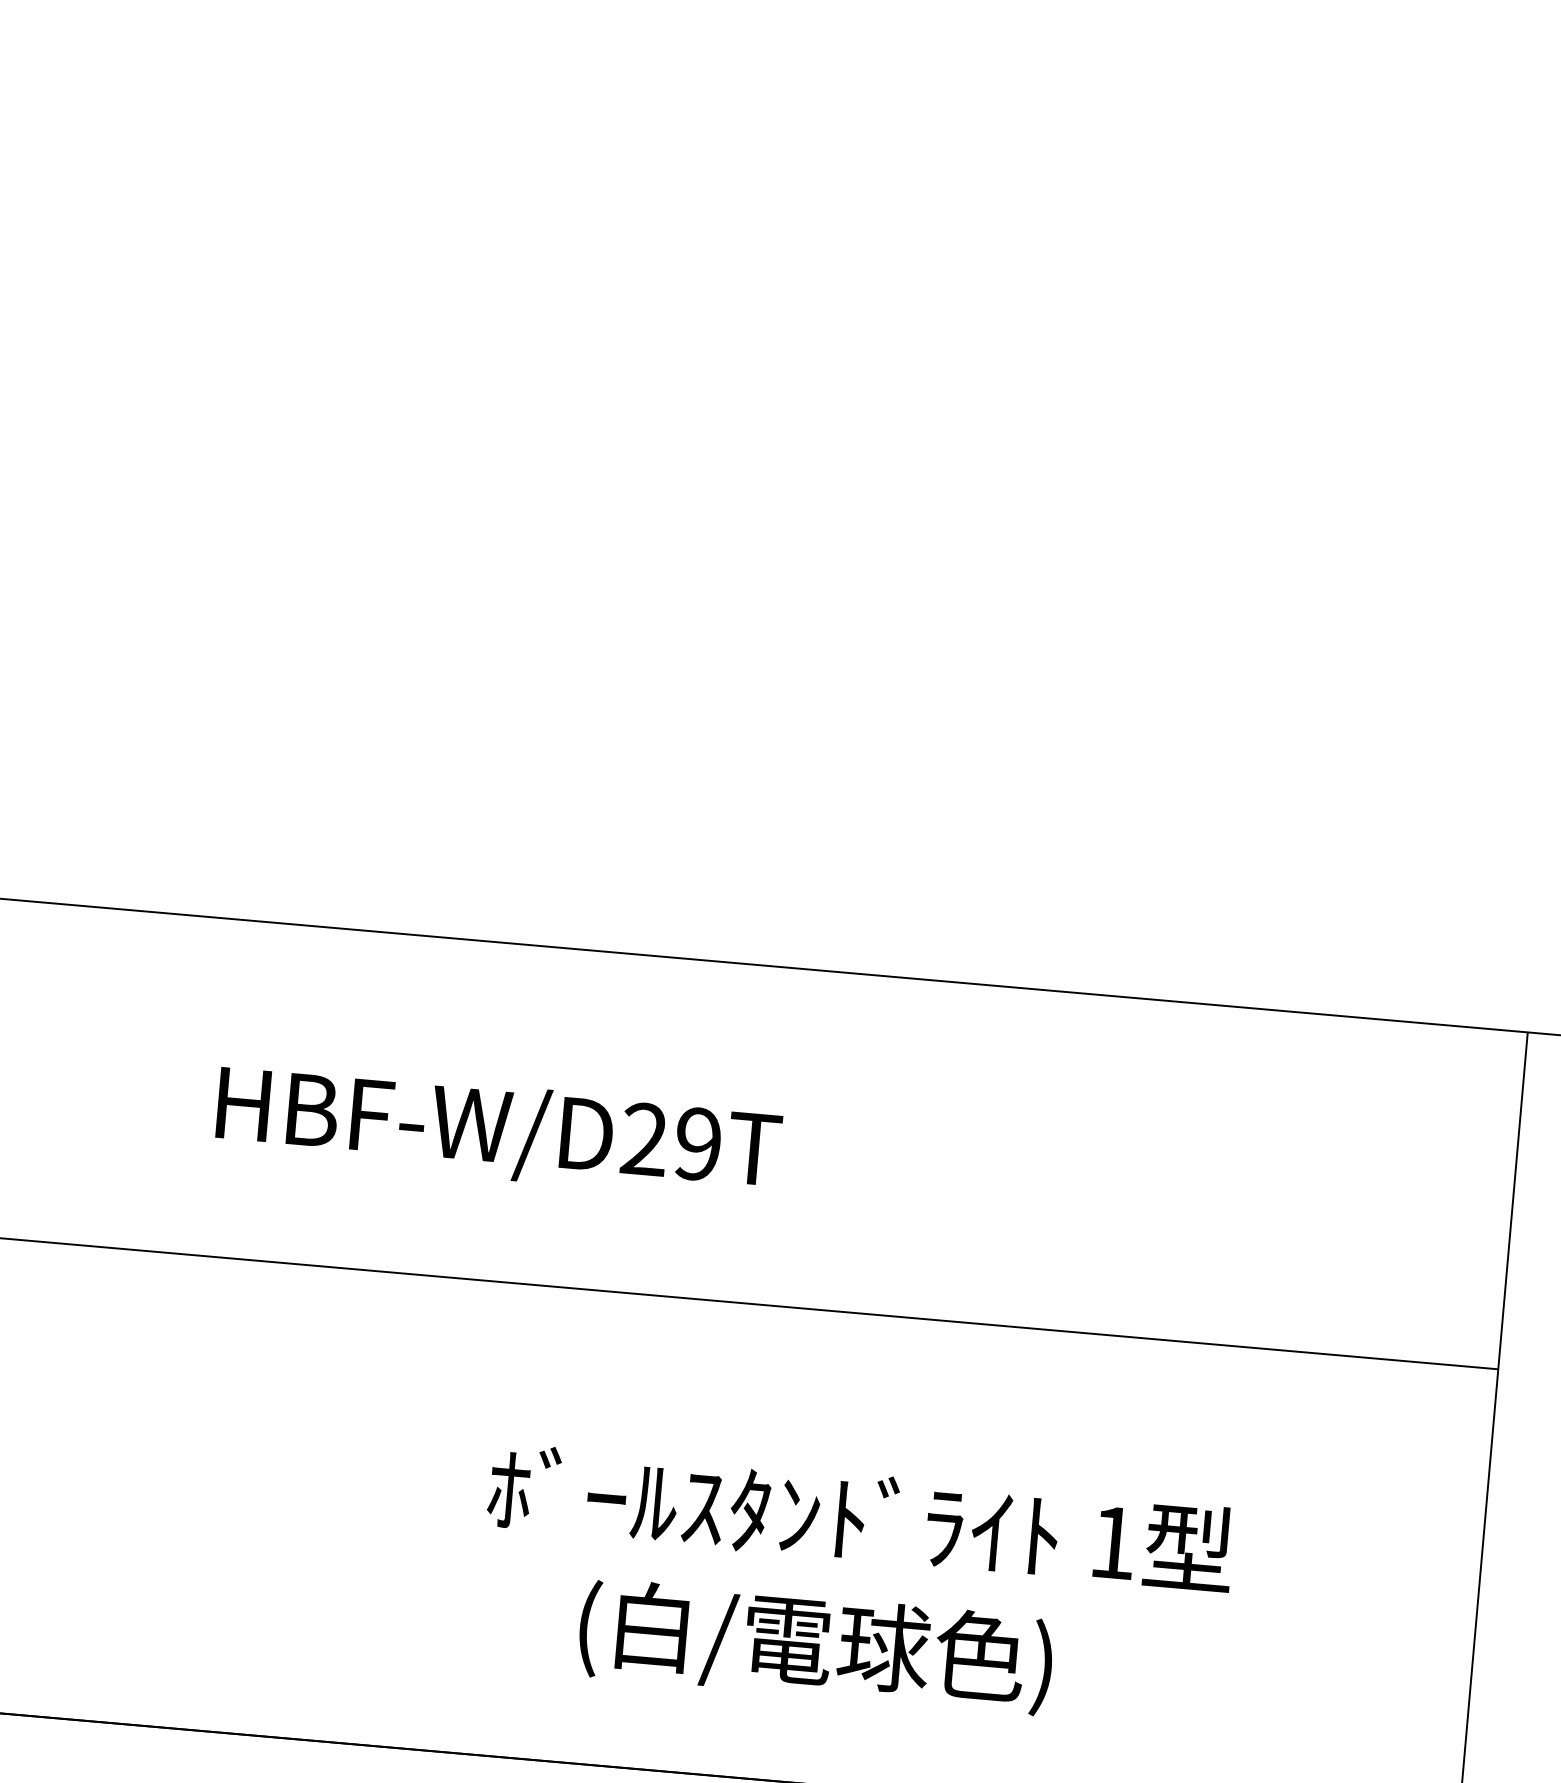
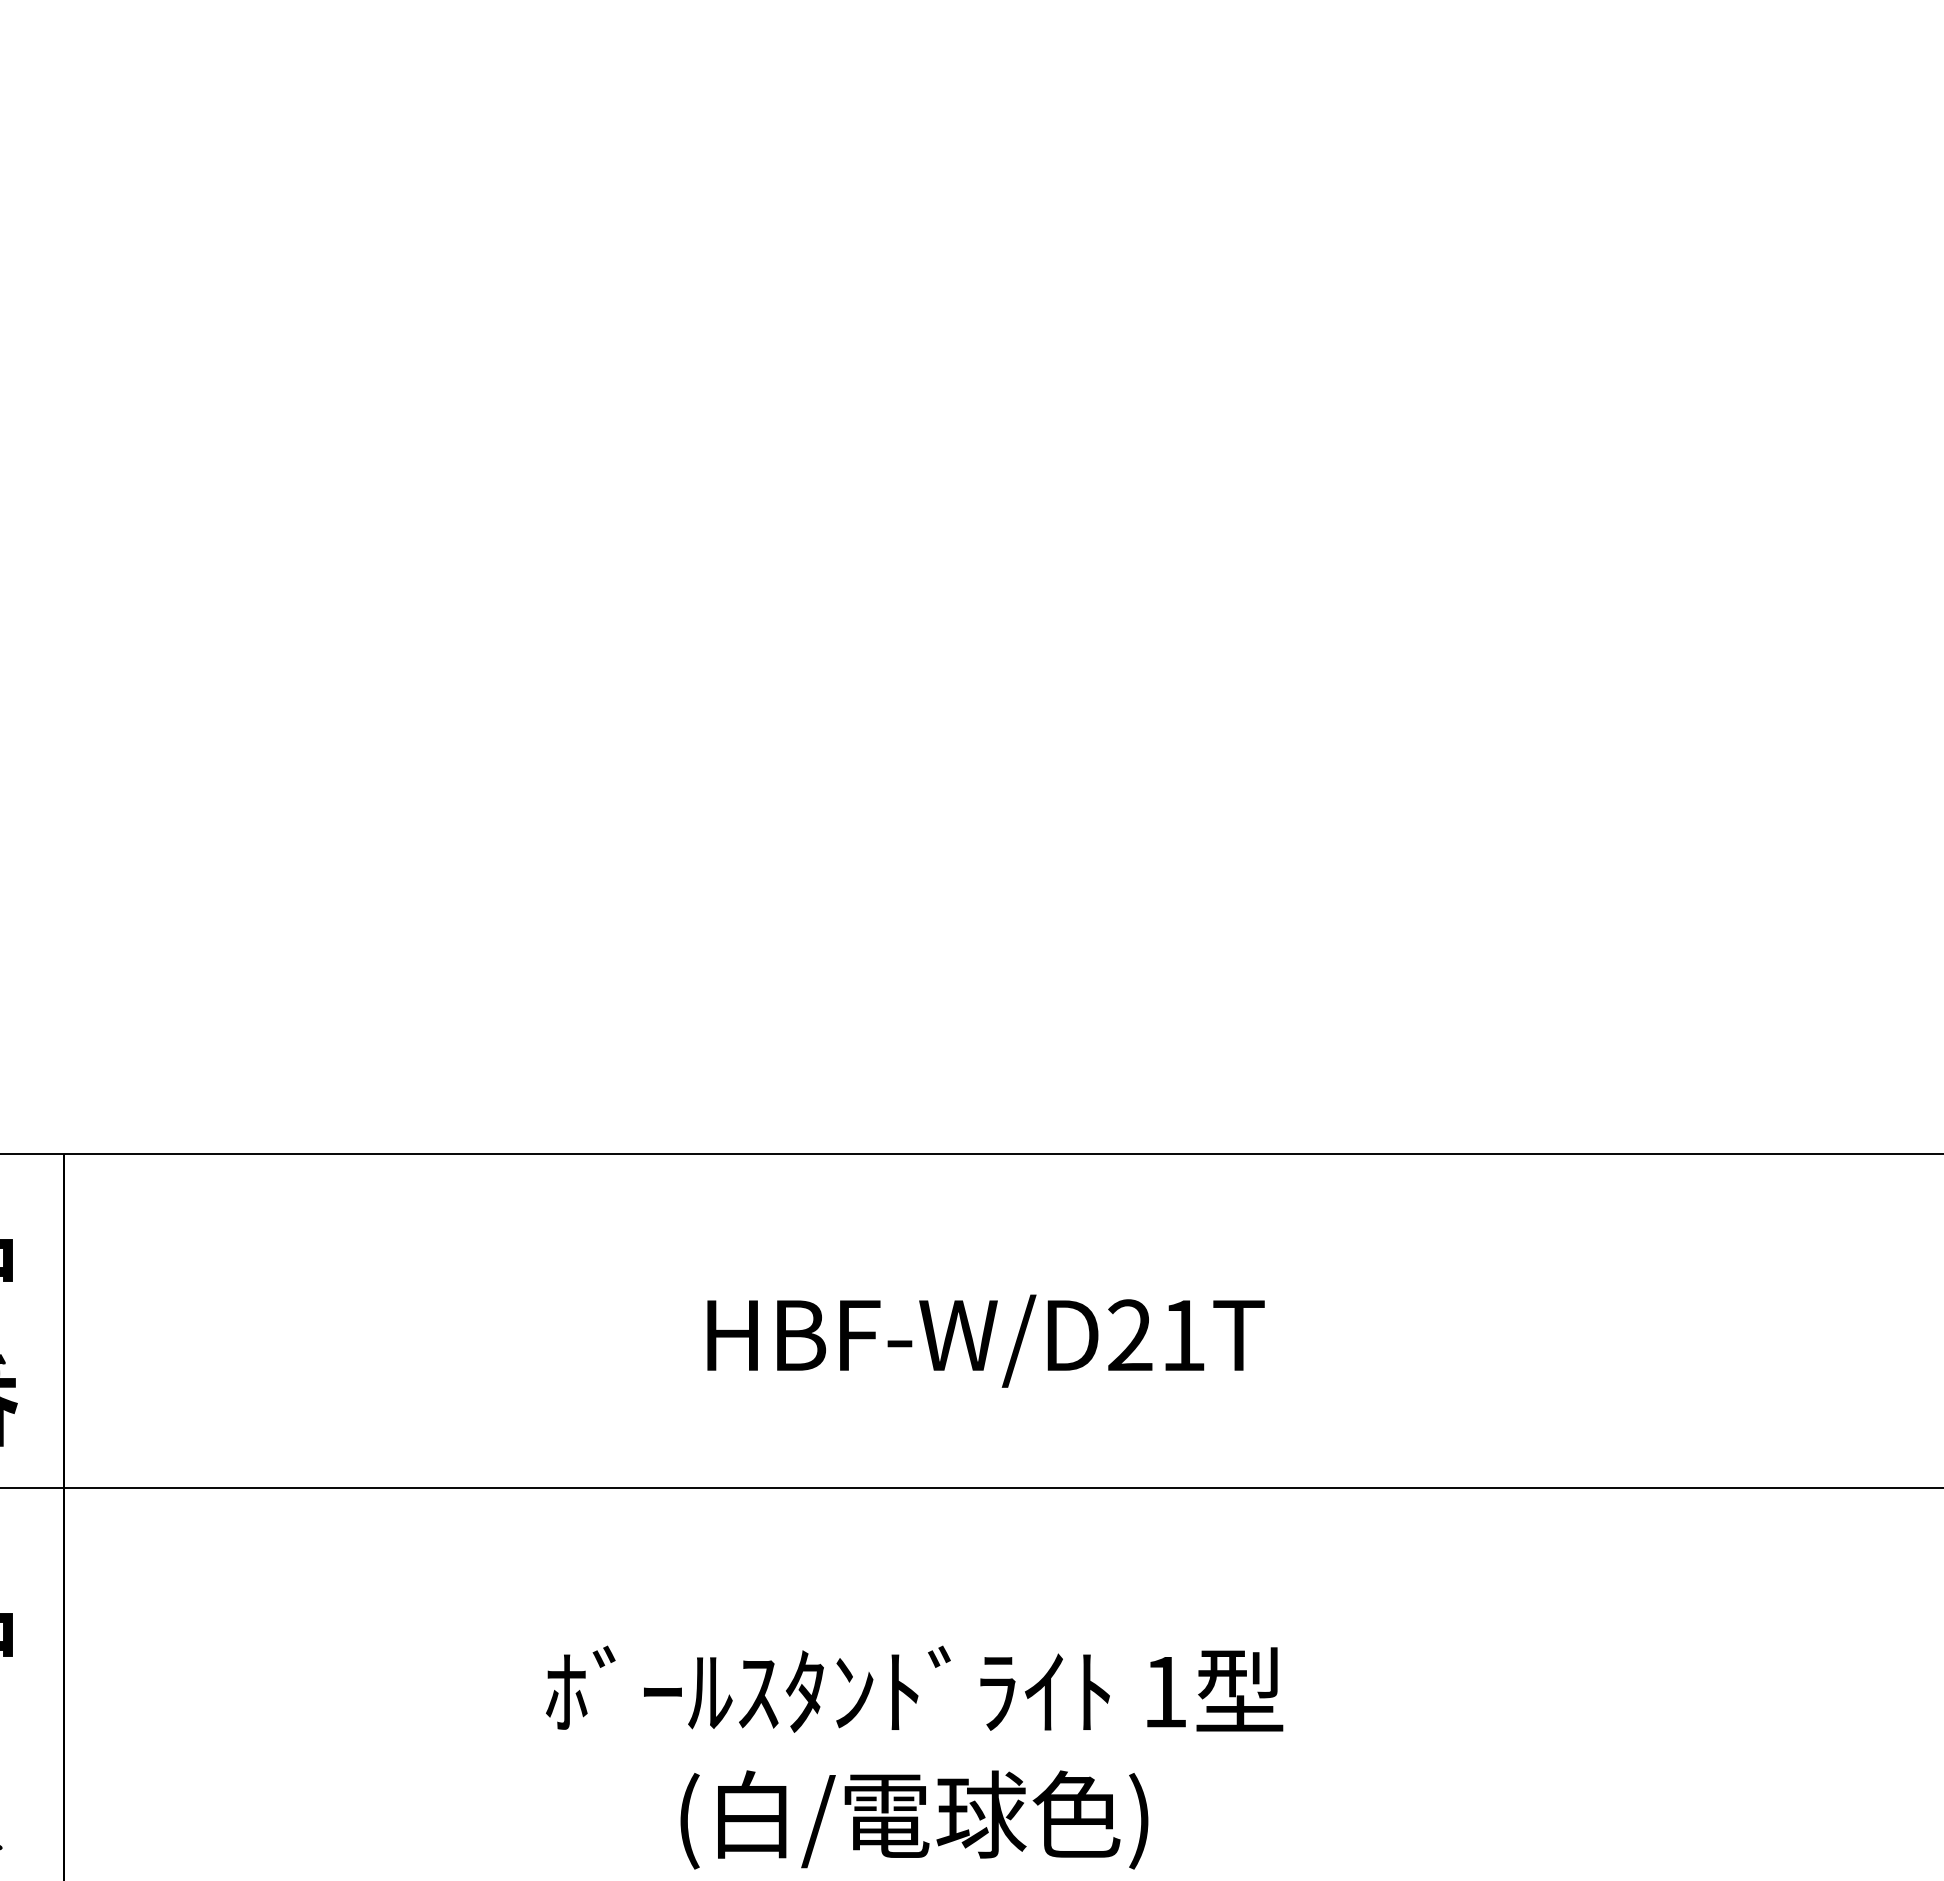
text: (698, 1144) -> (1183, 1335), HBF-W/D29T -> HBF-W/D21T
text: (860, 1517) -> (914, 1688), moved
text: (816, 1646) -> (914, 1819), moved

